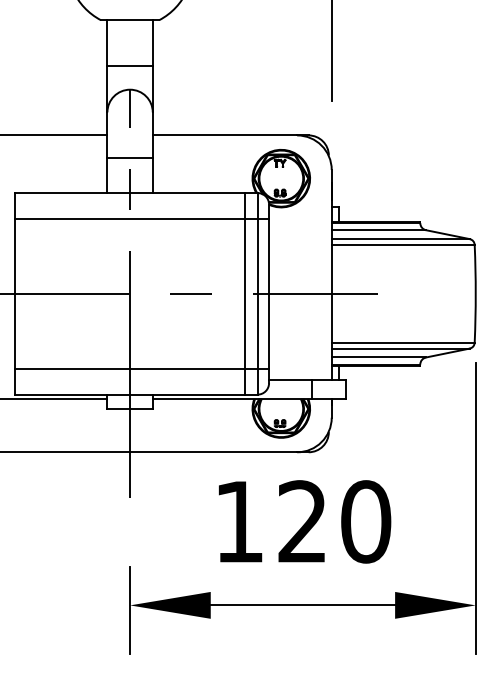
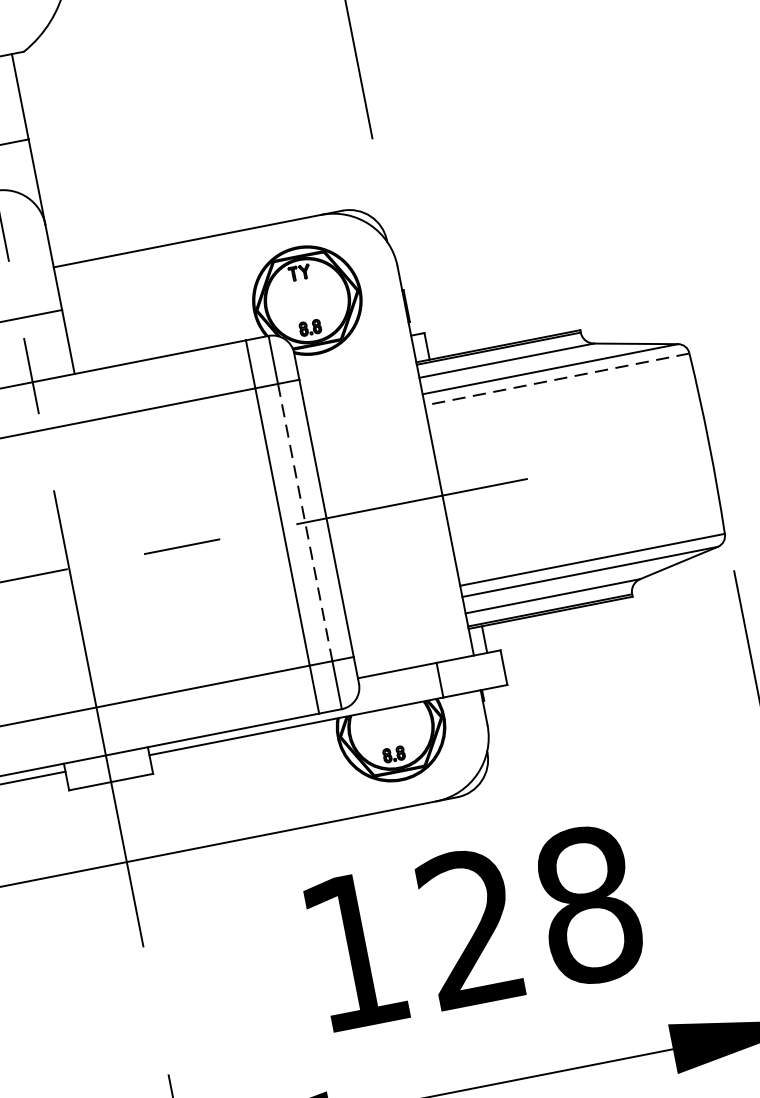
line: (402, 245) -> (555, 380), solid -> dashed
line: (257, 293) -> (304, 521), solid -> dashed
text: (366, 521) -> (589, 904), 120 -> 128

